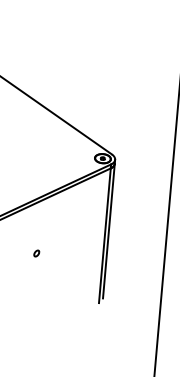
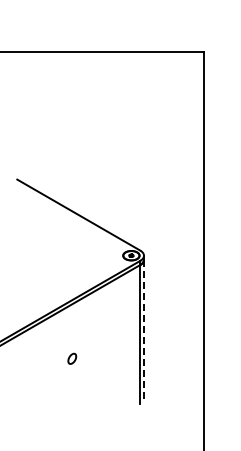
line: (109, 230) -> (144, 328), solid -> dashed
part: (36, 253) -> (71, 358), size x1.6

